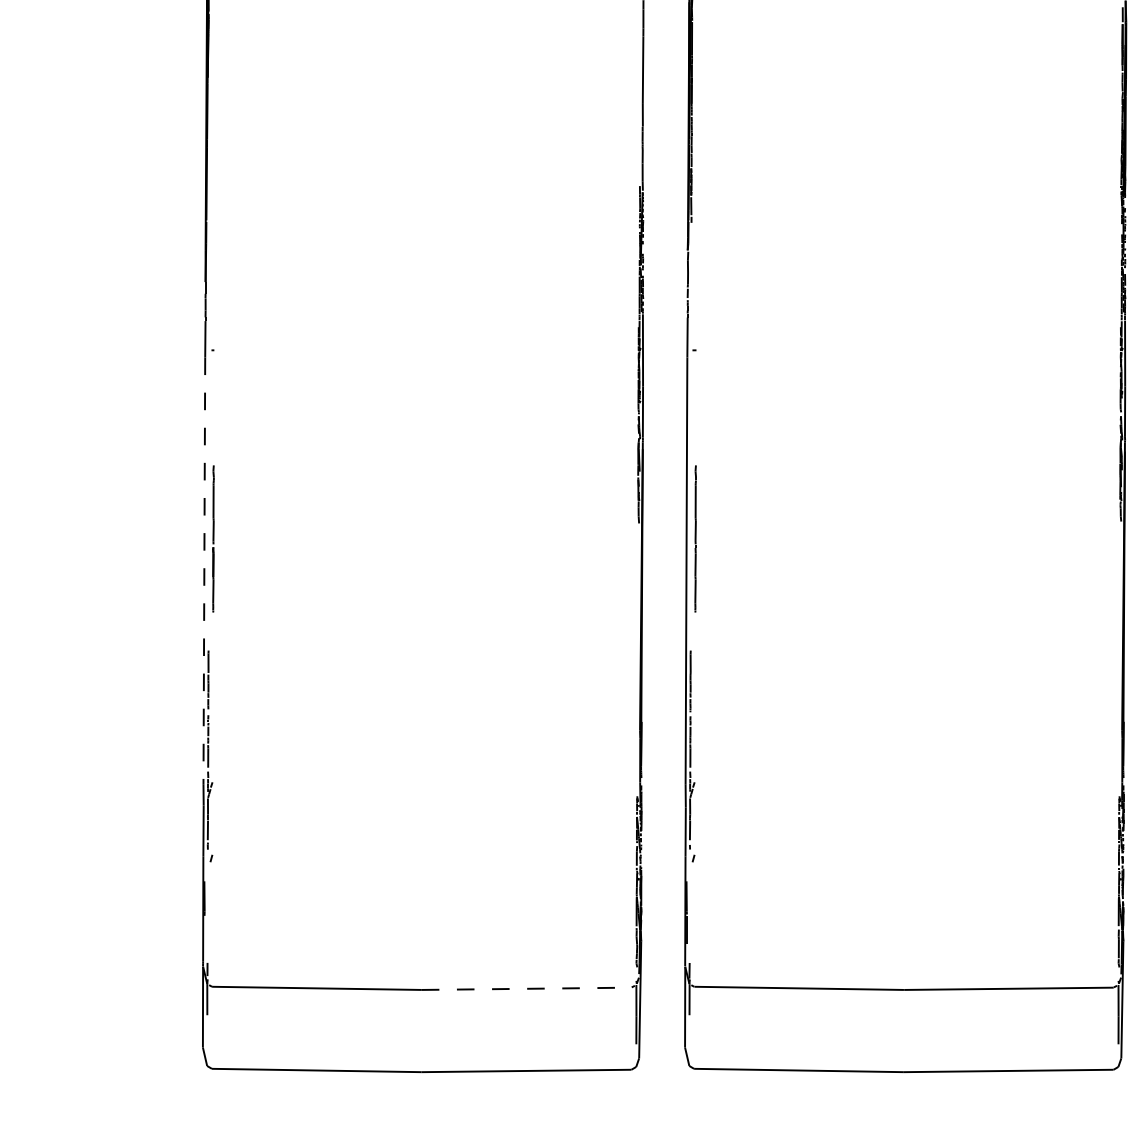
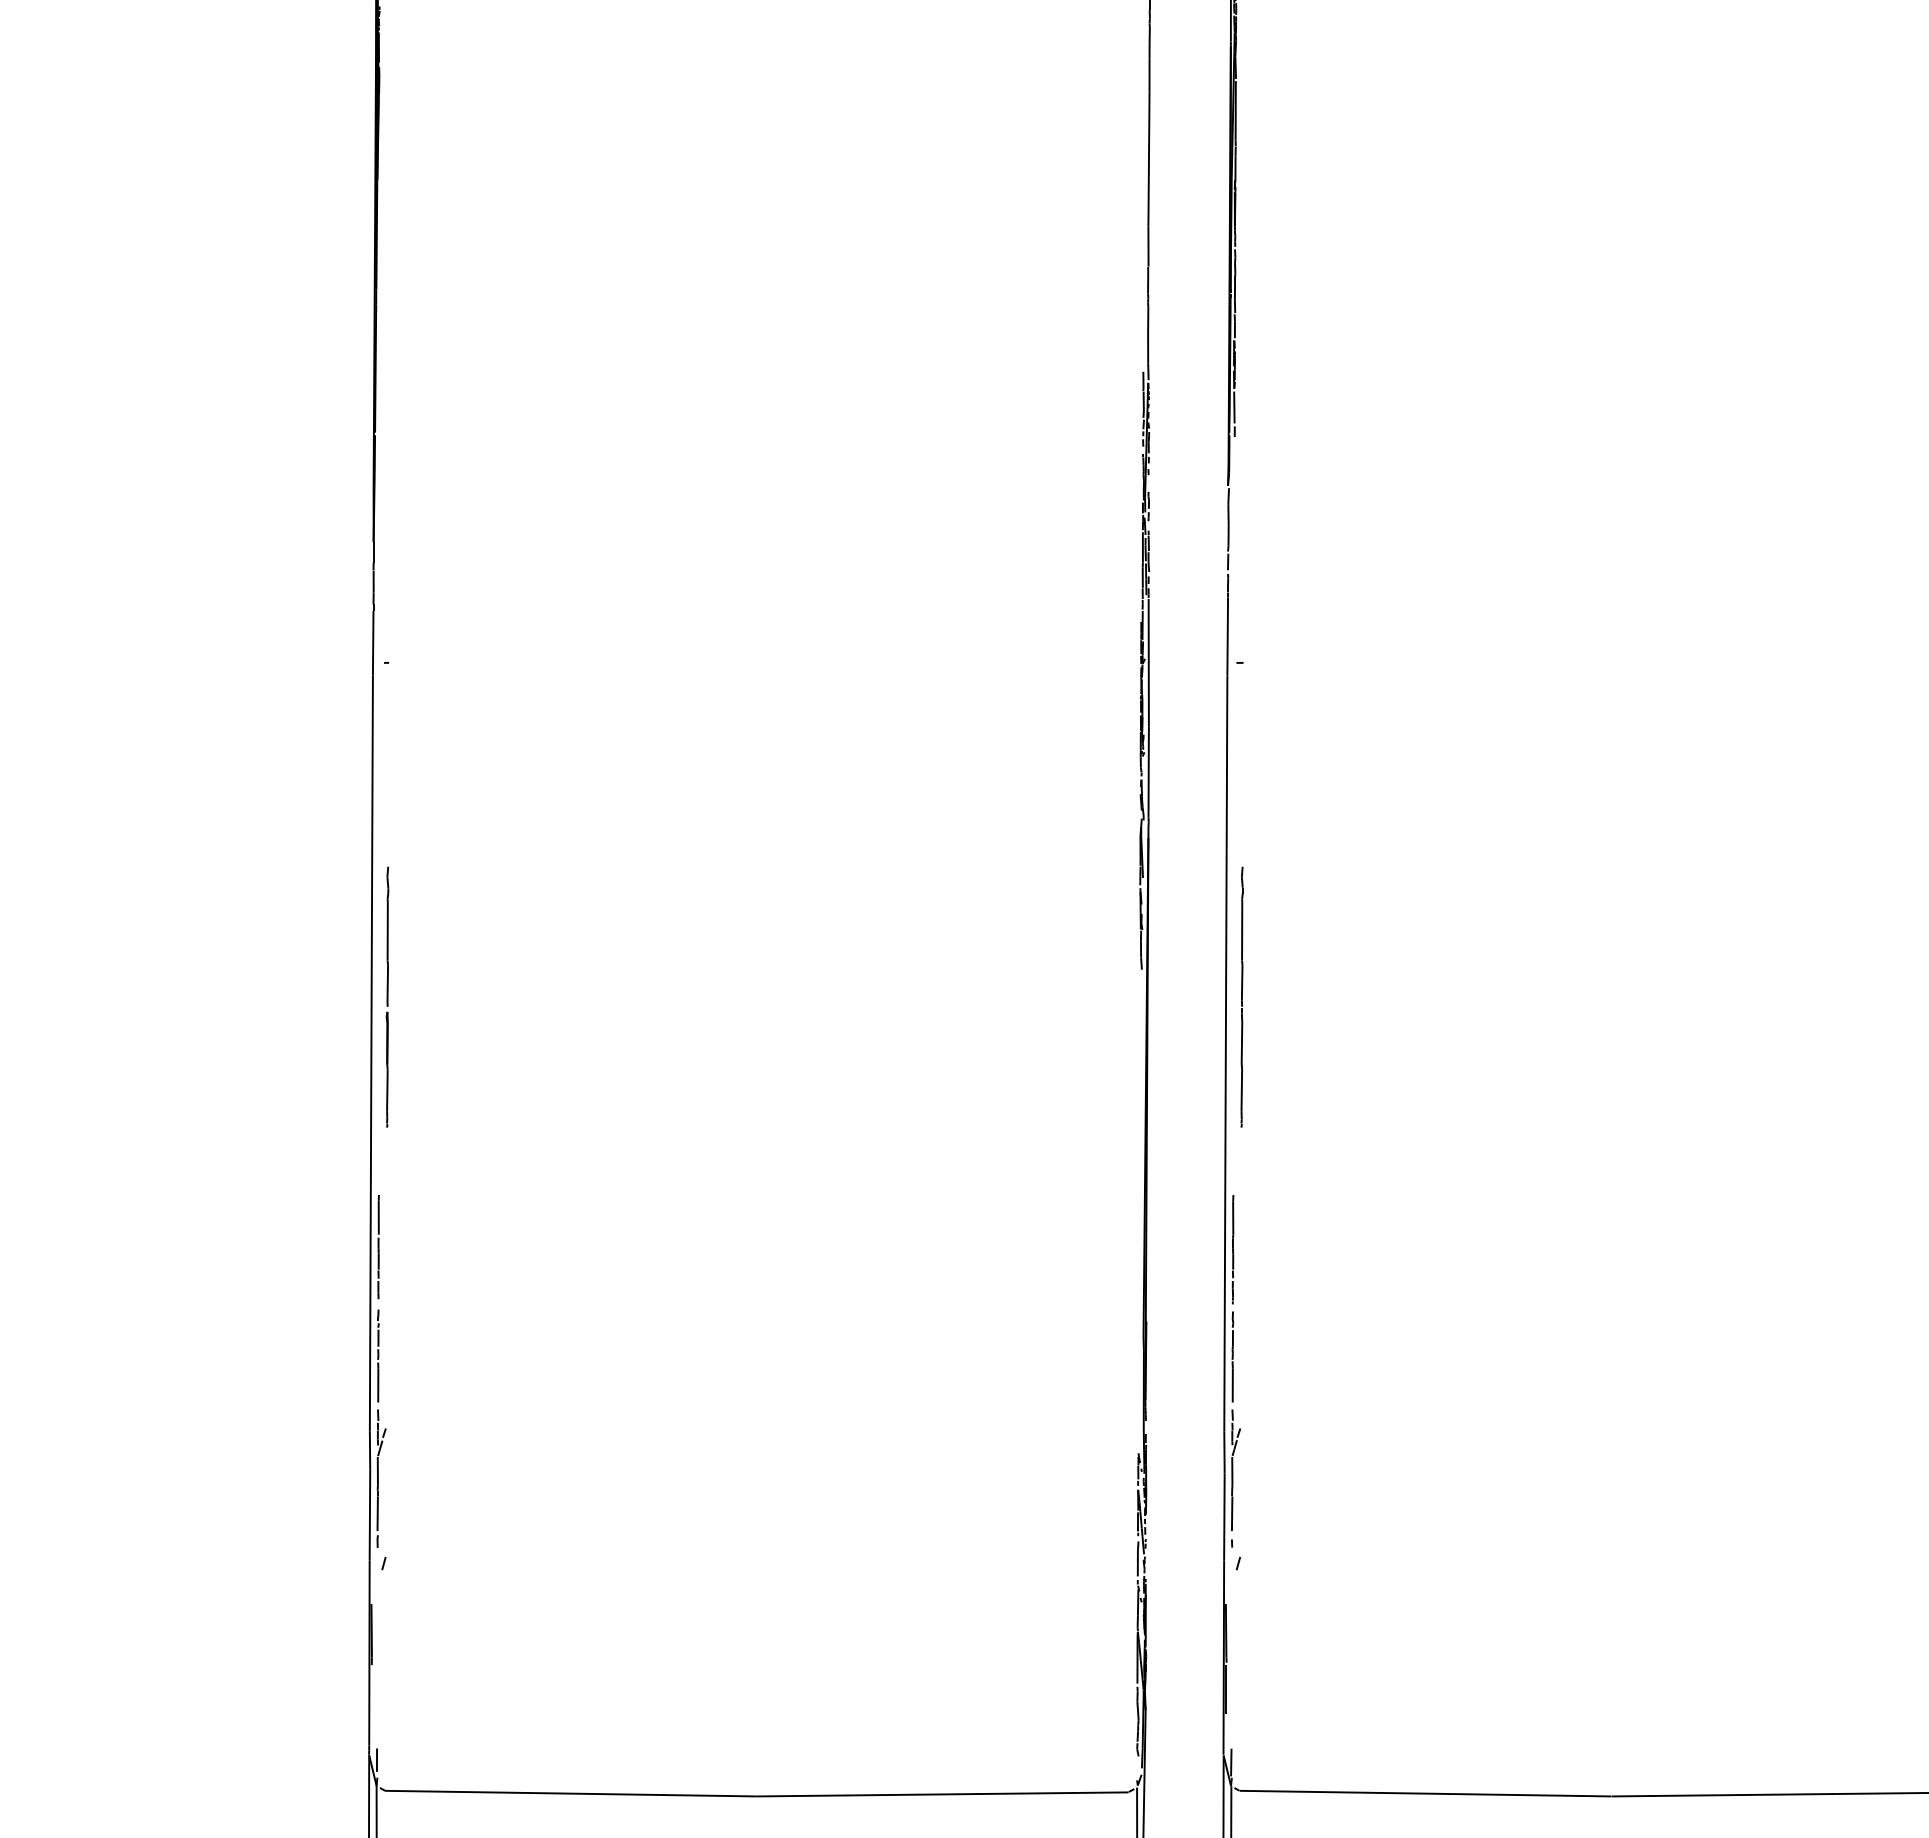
line: (204, 571) -> (371, 1054), dashed -> solid
line: (526, 988) -> (942, 1793), dashed -> solid

